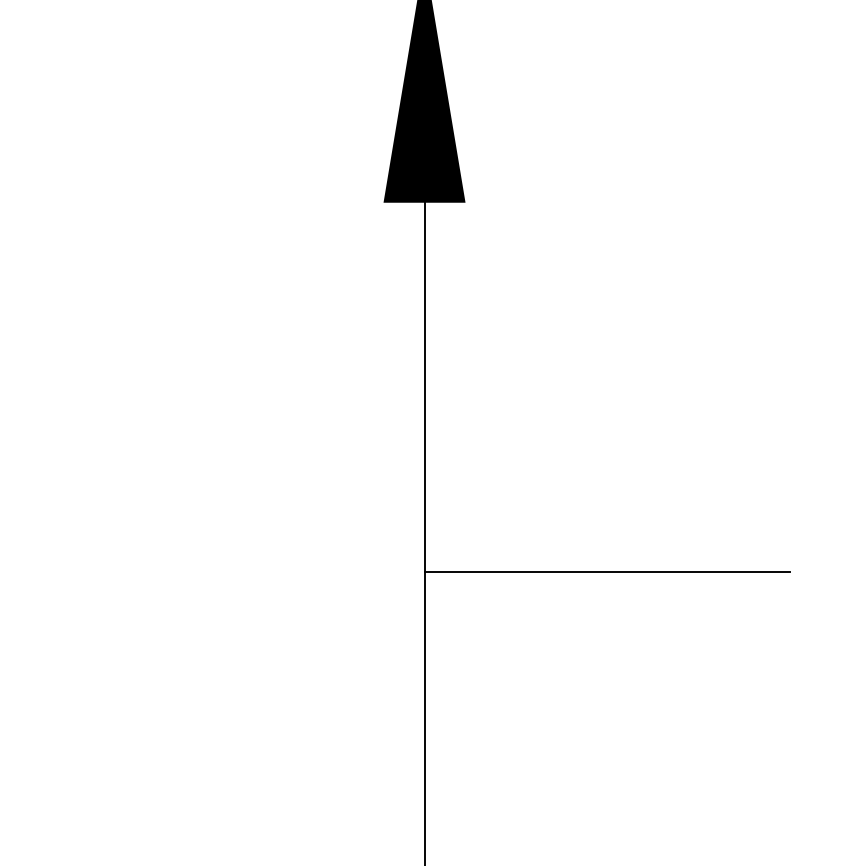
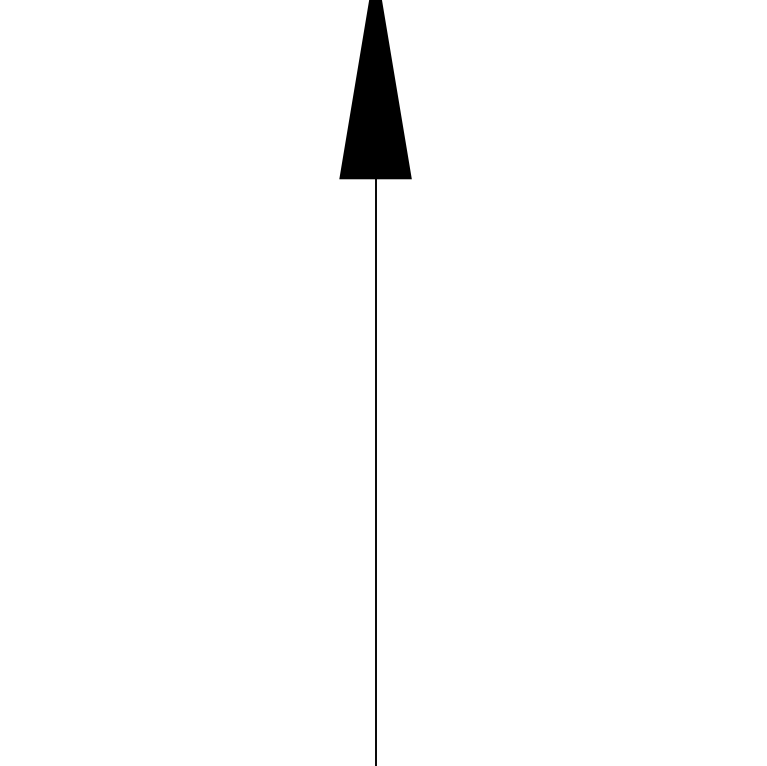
line: (606, 571) -> (536, 505), removed

